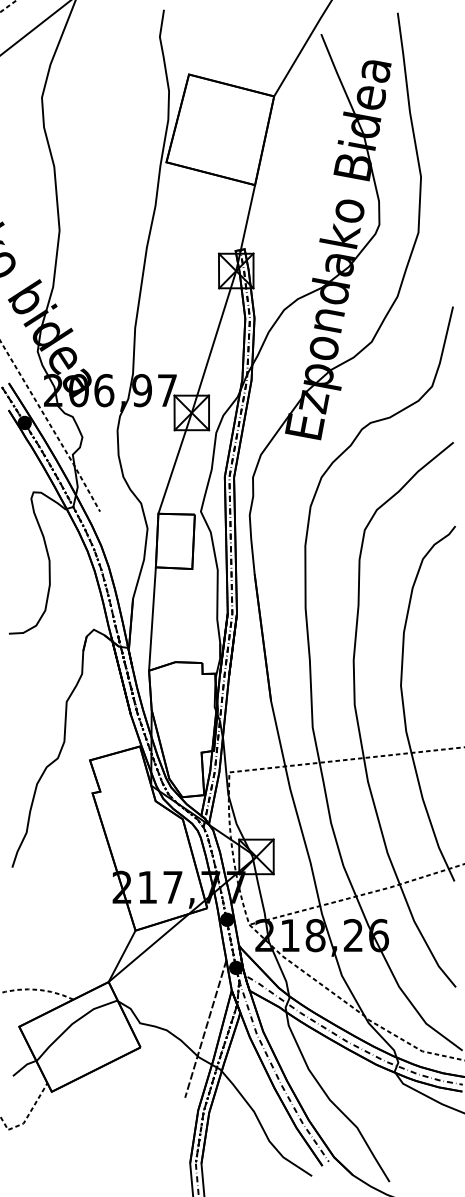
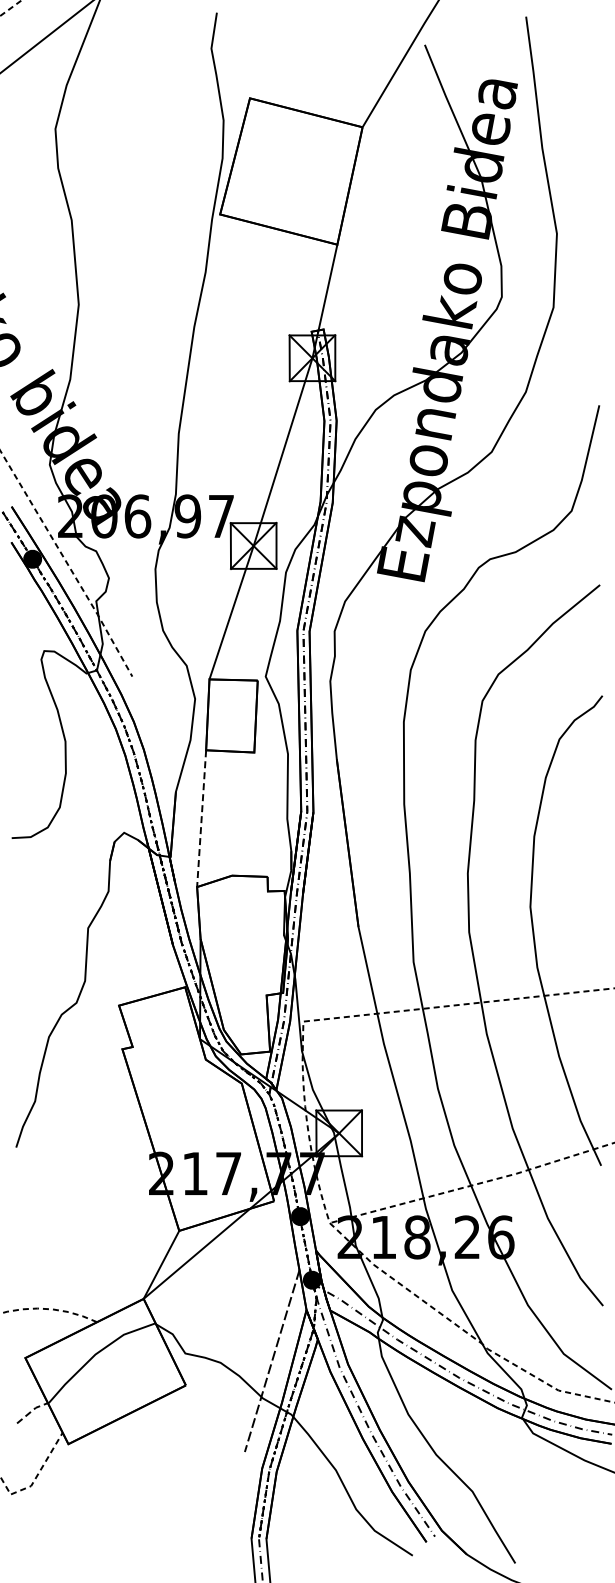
line: (152, 618) -> (201, 818), solid -> dashed
line: (24, 1066) -> (32, 1410), solid -> dashed

